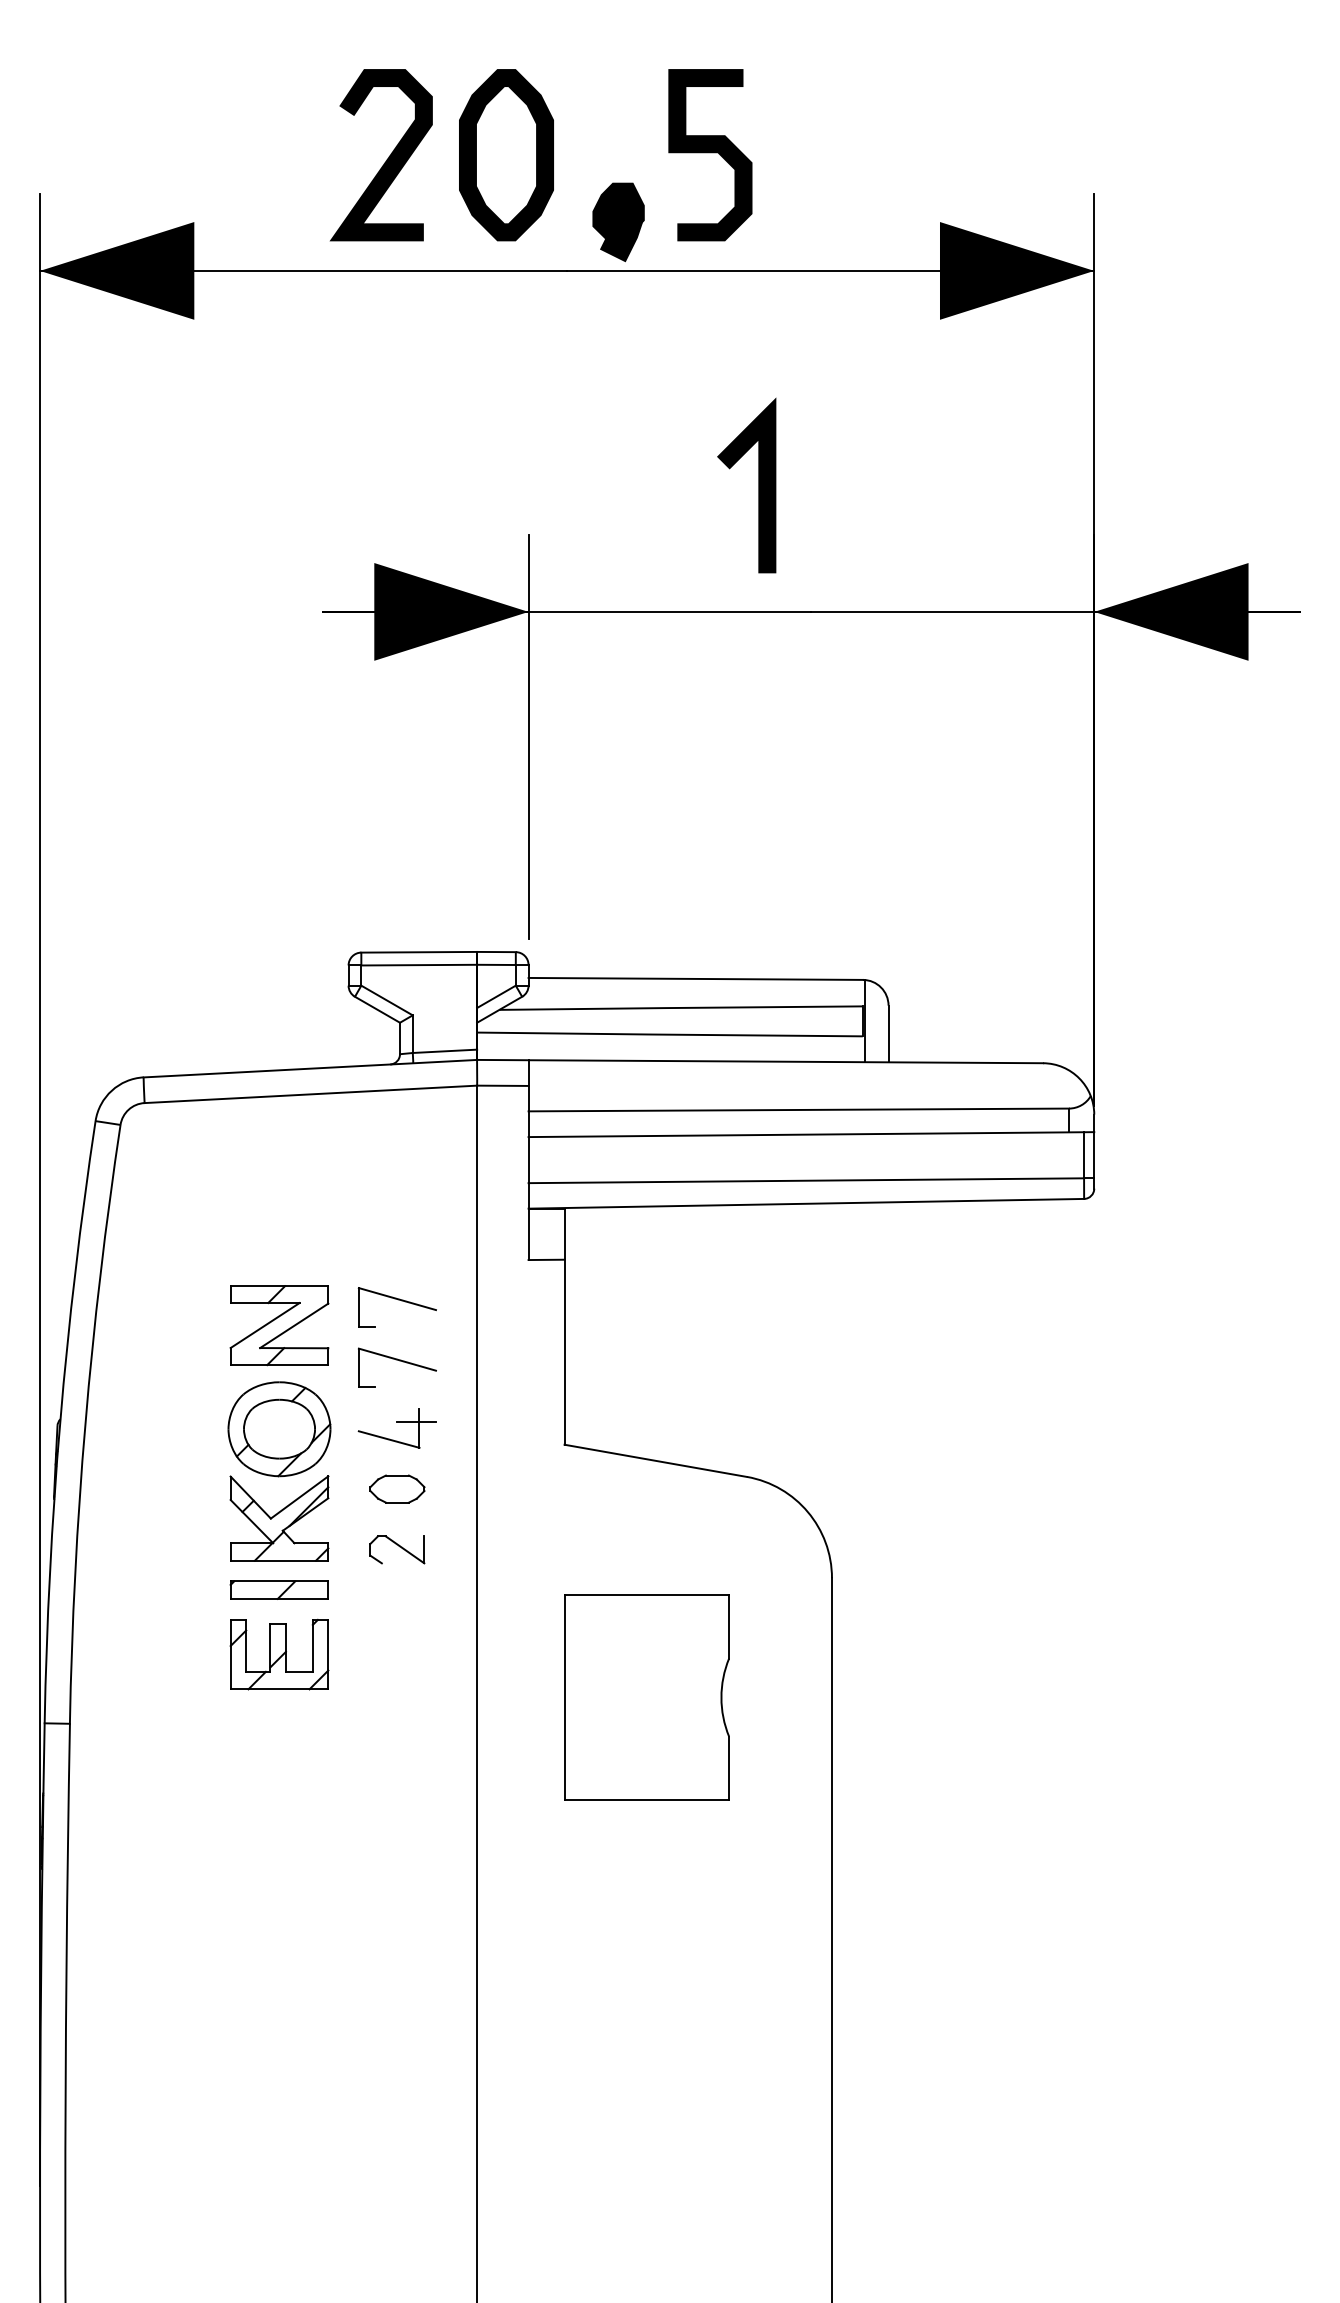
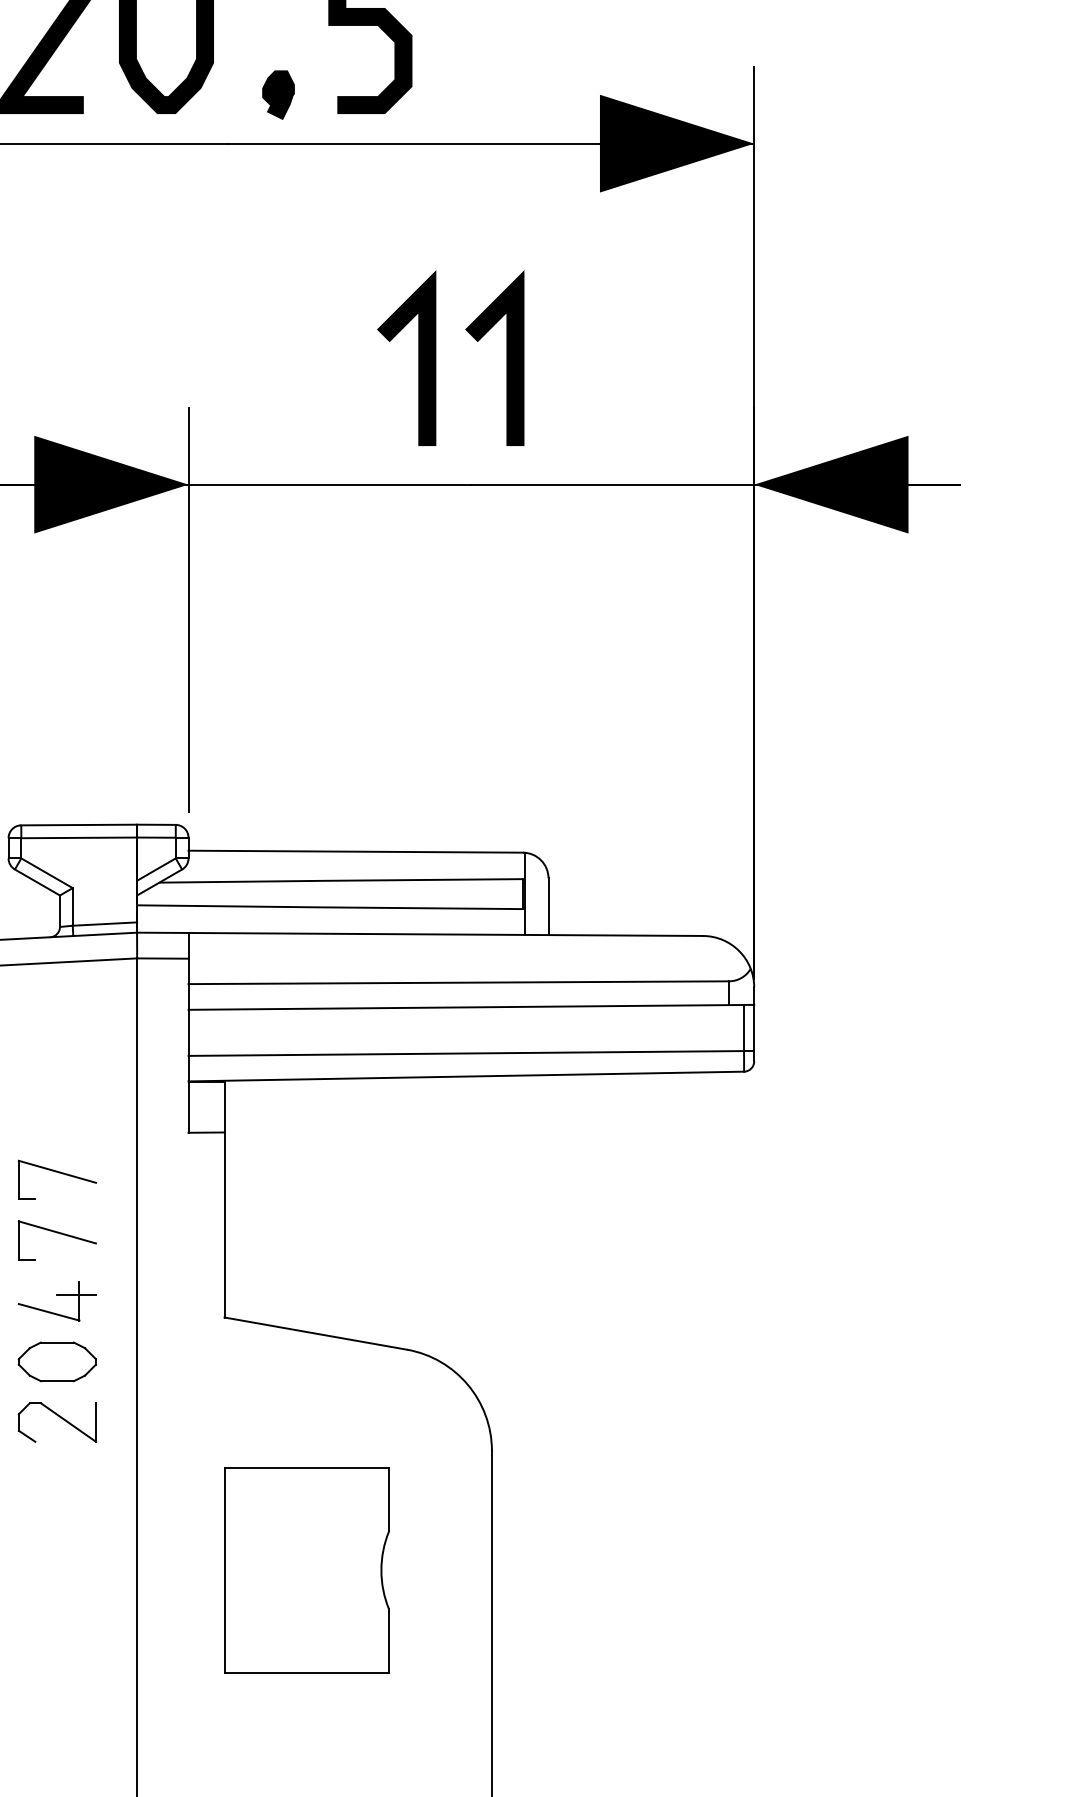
part: (618, 222) -> (278, 95), size x0.62
line: (846, 485) -> (506, 358), added
part: (397, 1488) -> (57, 1361), size x1.43
part: (396, 1549) -> (56, 1422), size x1.43

